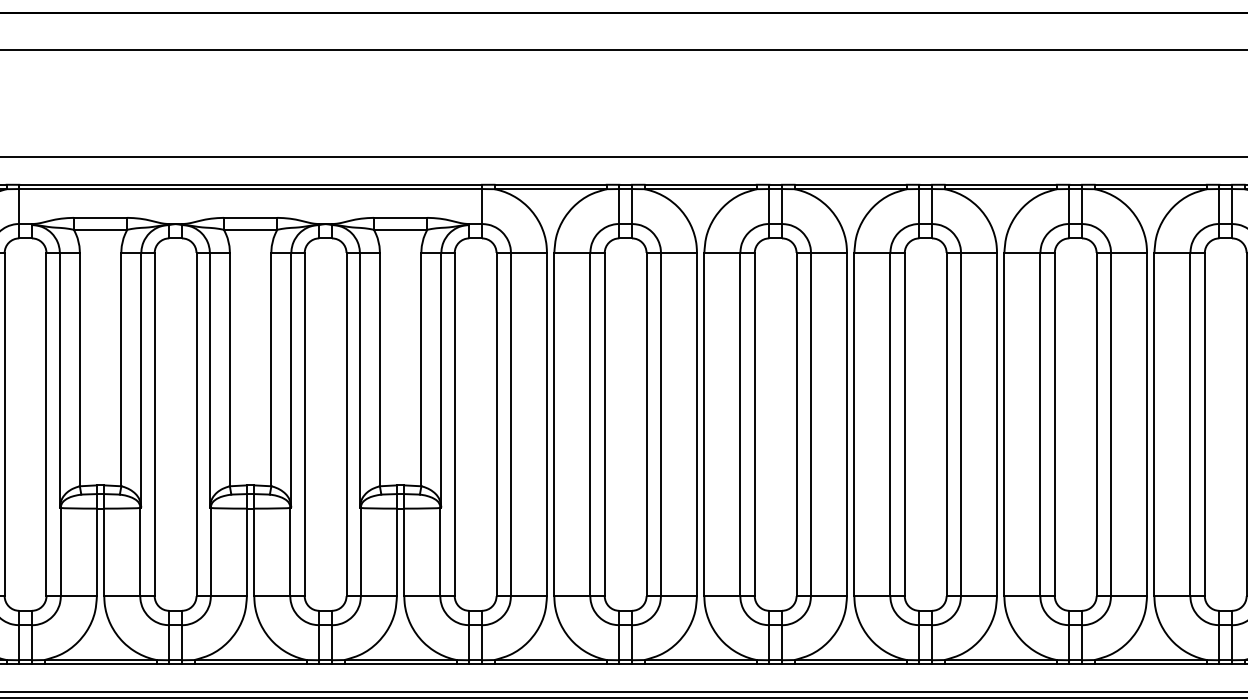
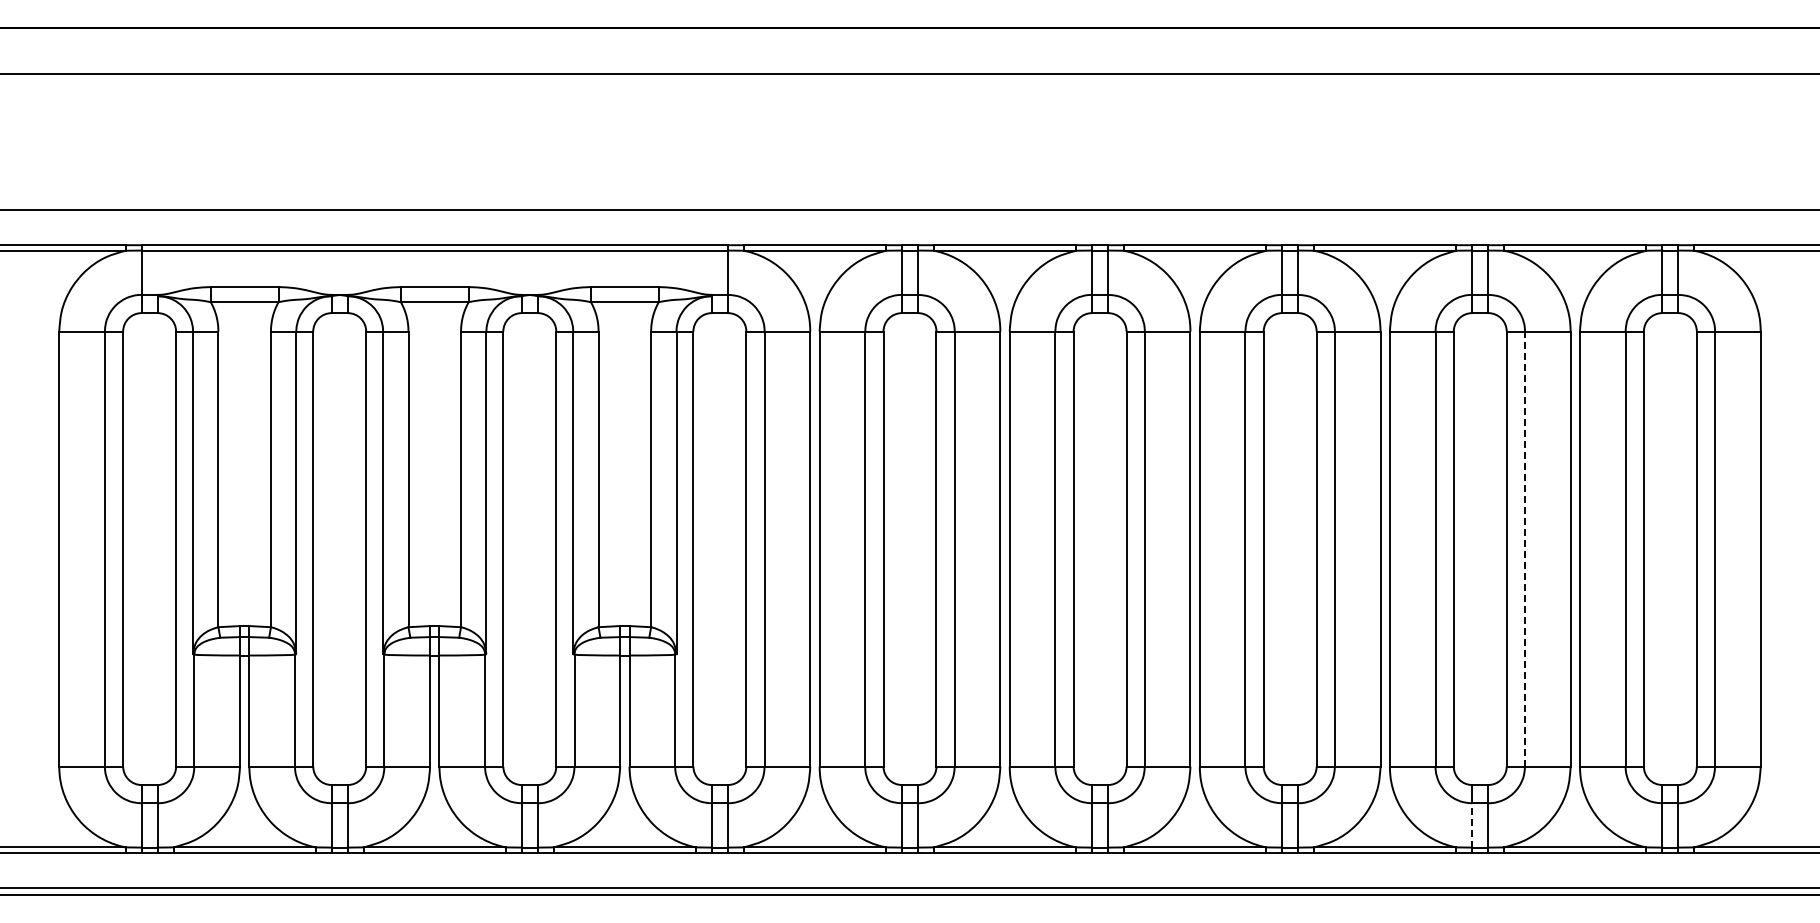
line: (1111, 424) -> (1525, 548), solid -> dashed
line: (1069, 641) -> (1472, 824), solid -> dashed

